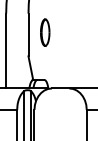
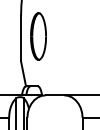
part: (45, 32) -> (39, 36), size x1.67

